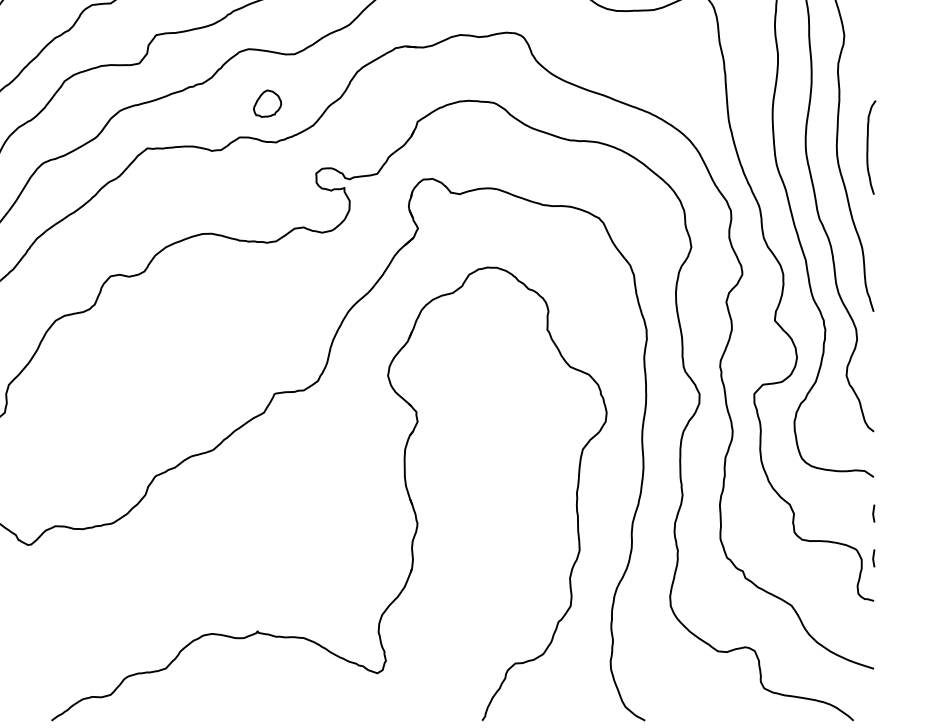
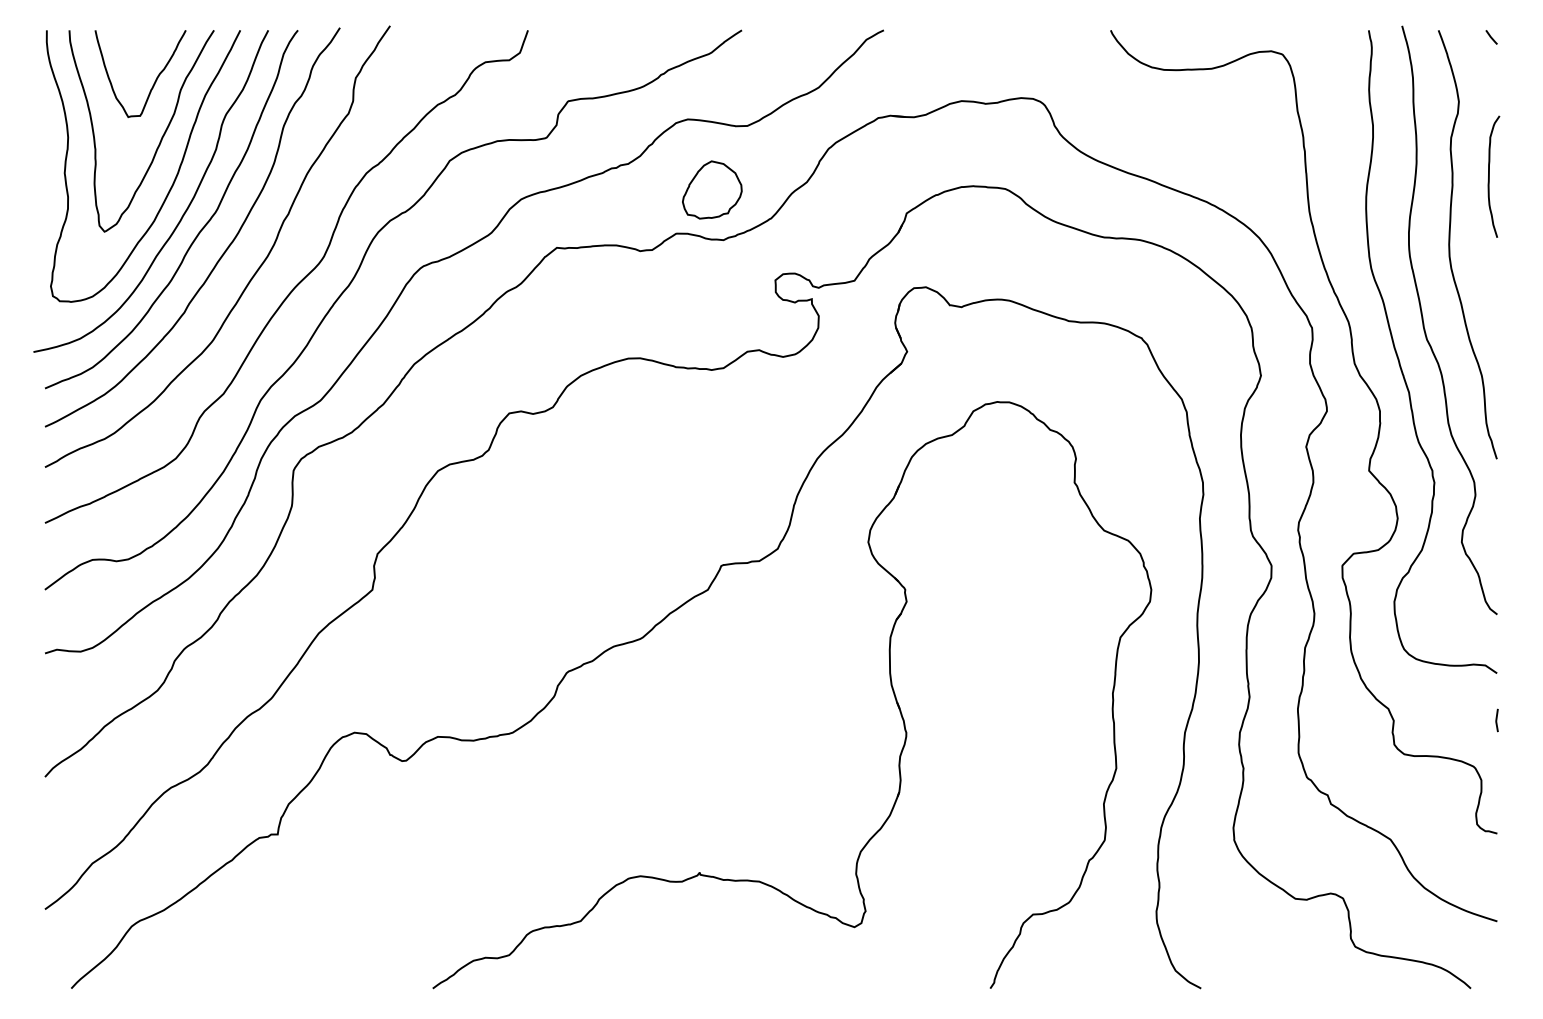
part: (267, 103) -> (712, 189), size x1.67
curve: (867, 147) -> (1489, 176), moved
line: (873, 558) -> (1496, 778), removed

